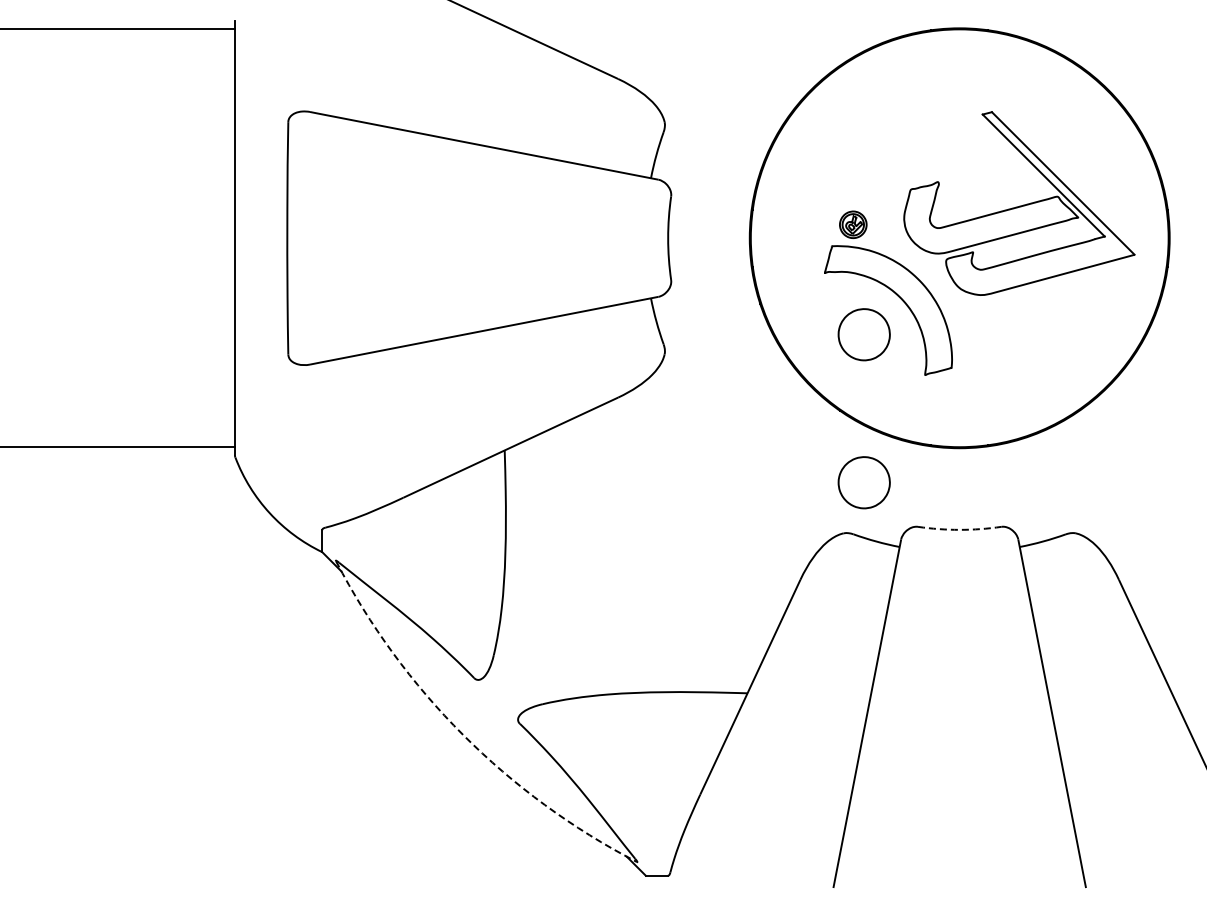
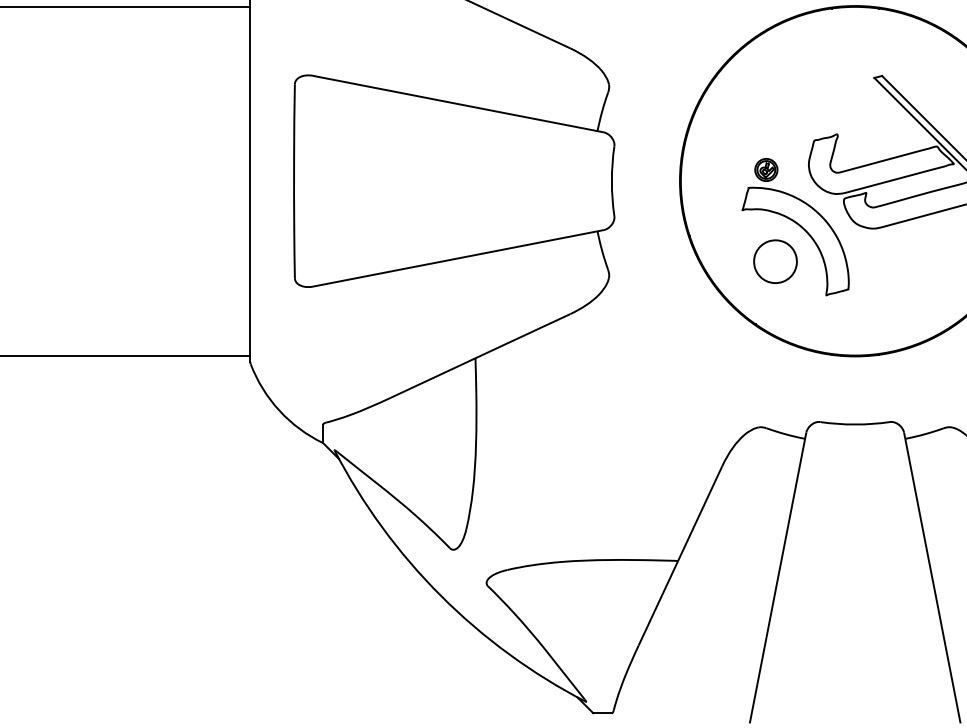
part: (863, 482) -> (774, 385), removed
arc: (959, 529) -> (855, 424), dashed -> solid
arc: (463, 734) -> (441, 595), dashed -> solid

